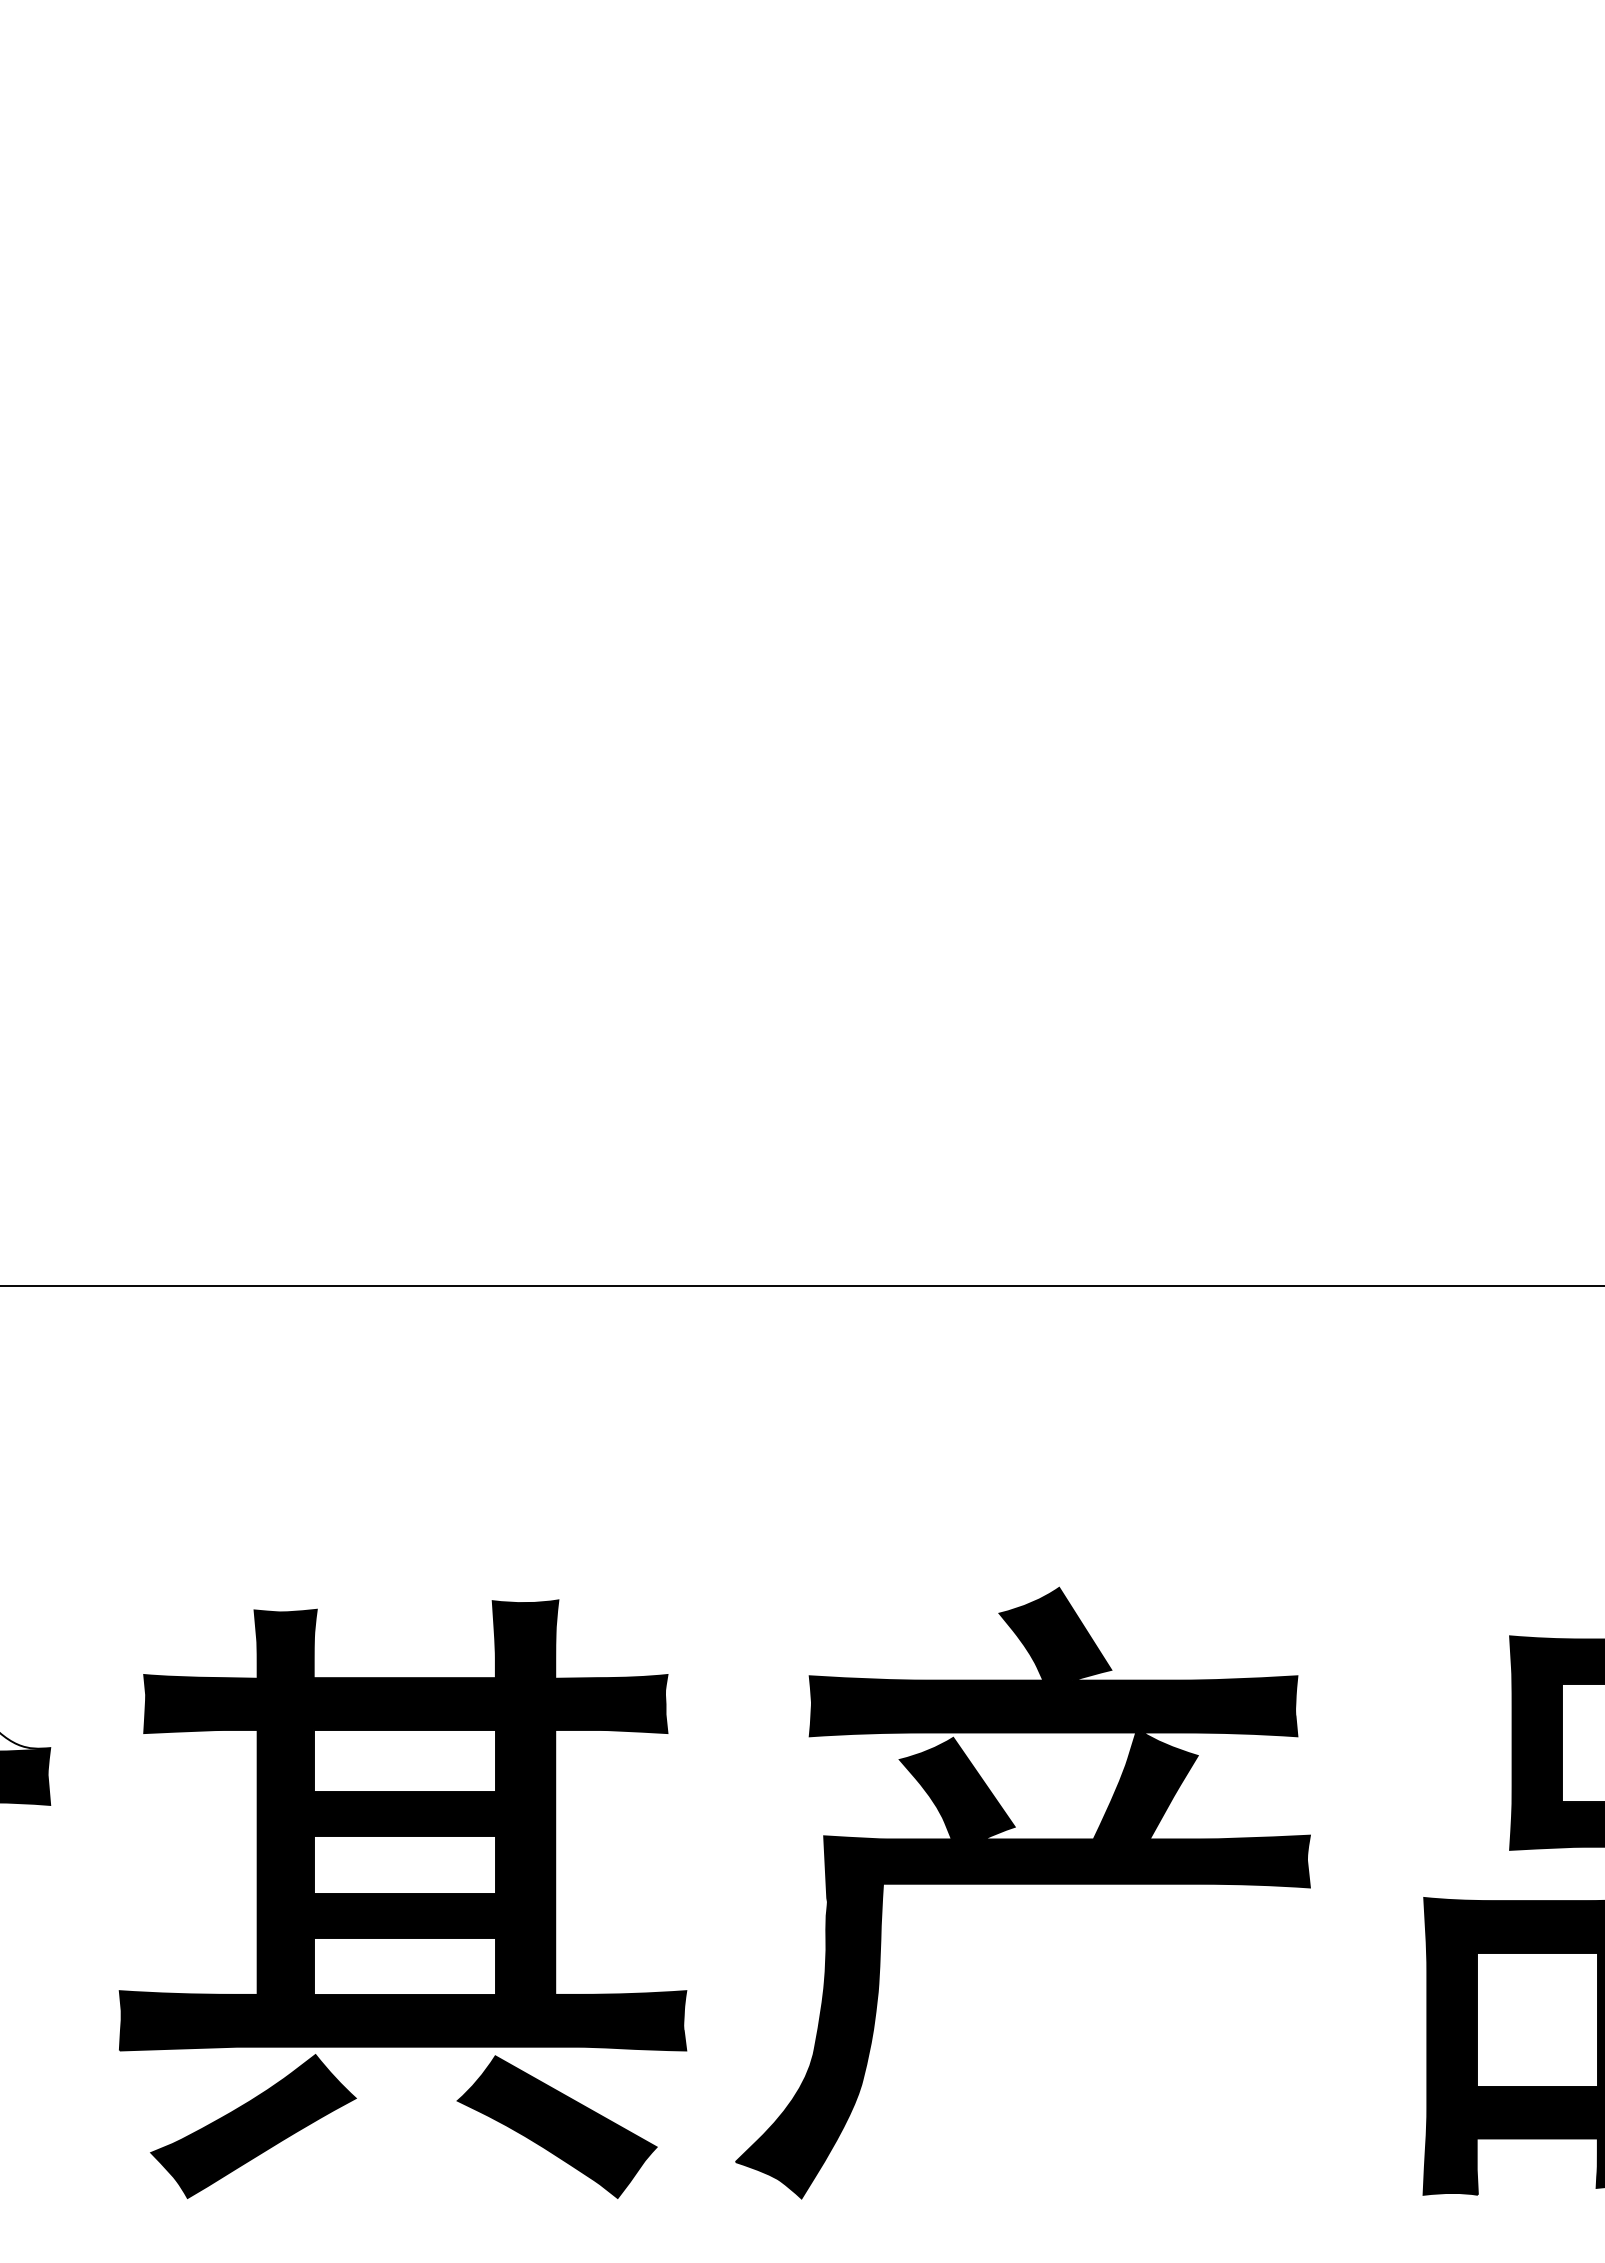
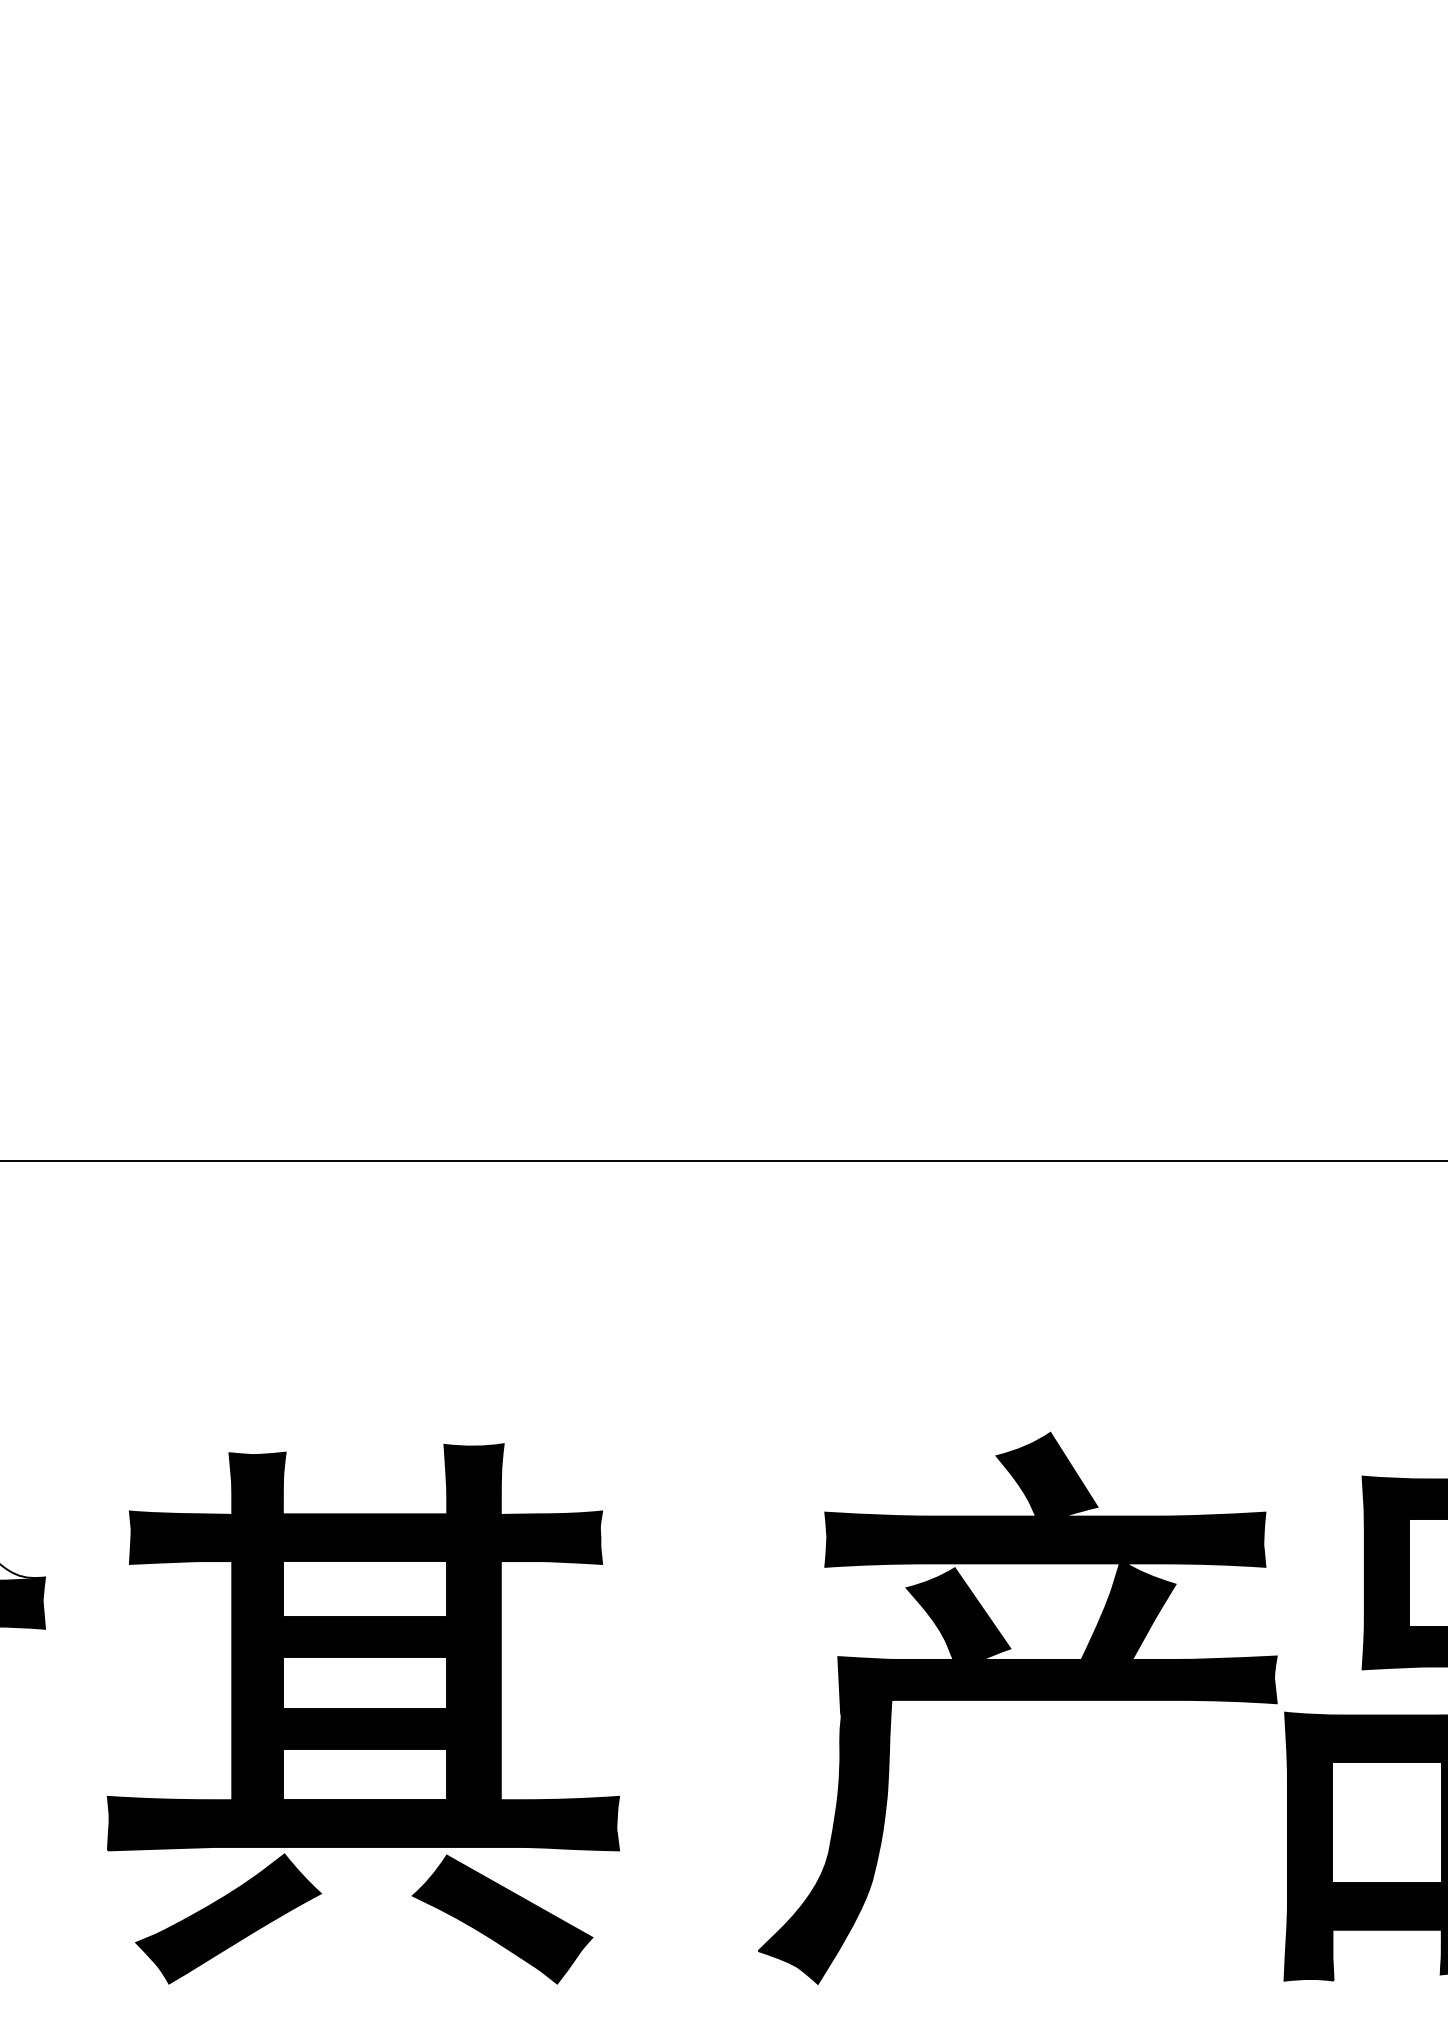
part: (1022, 1884) -> (1017, 1700), moved

